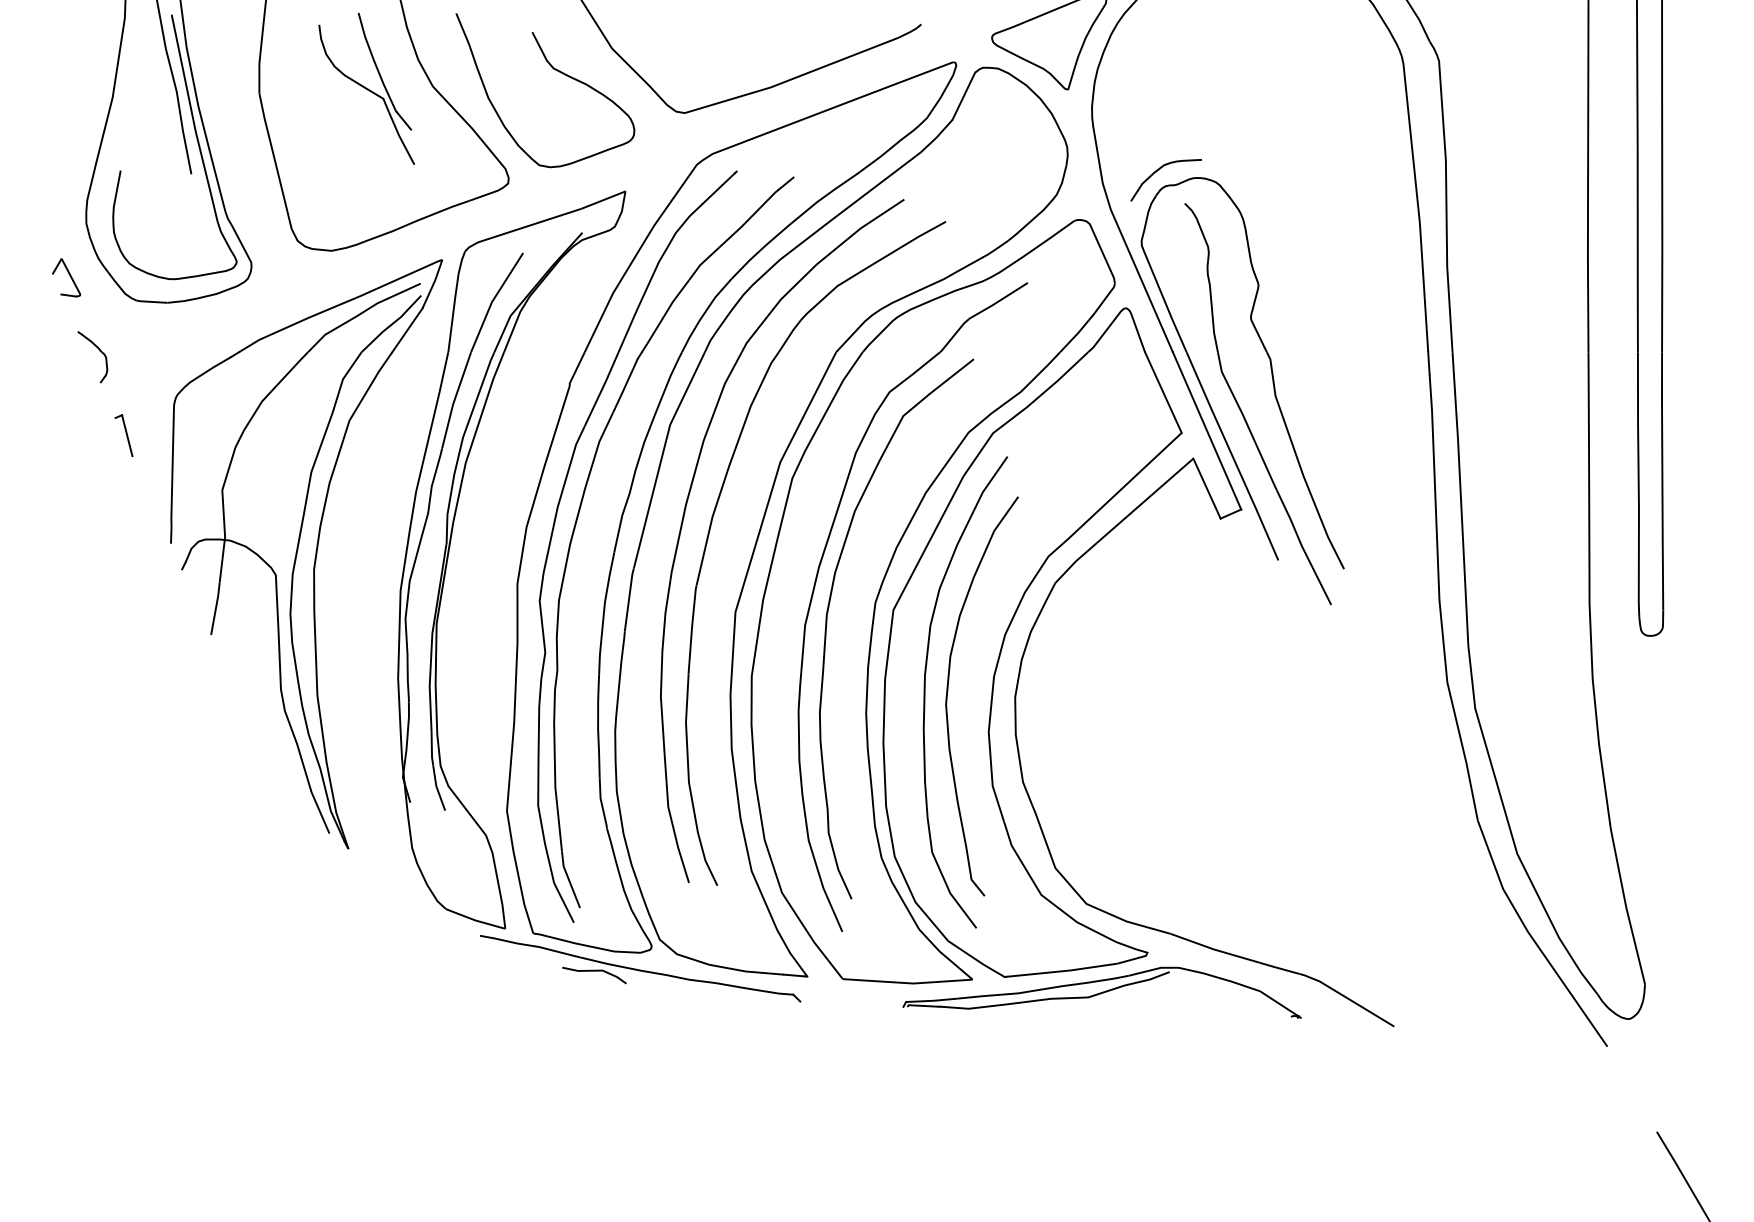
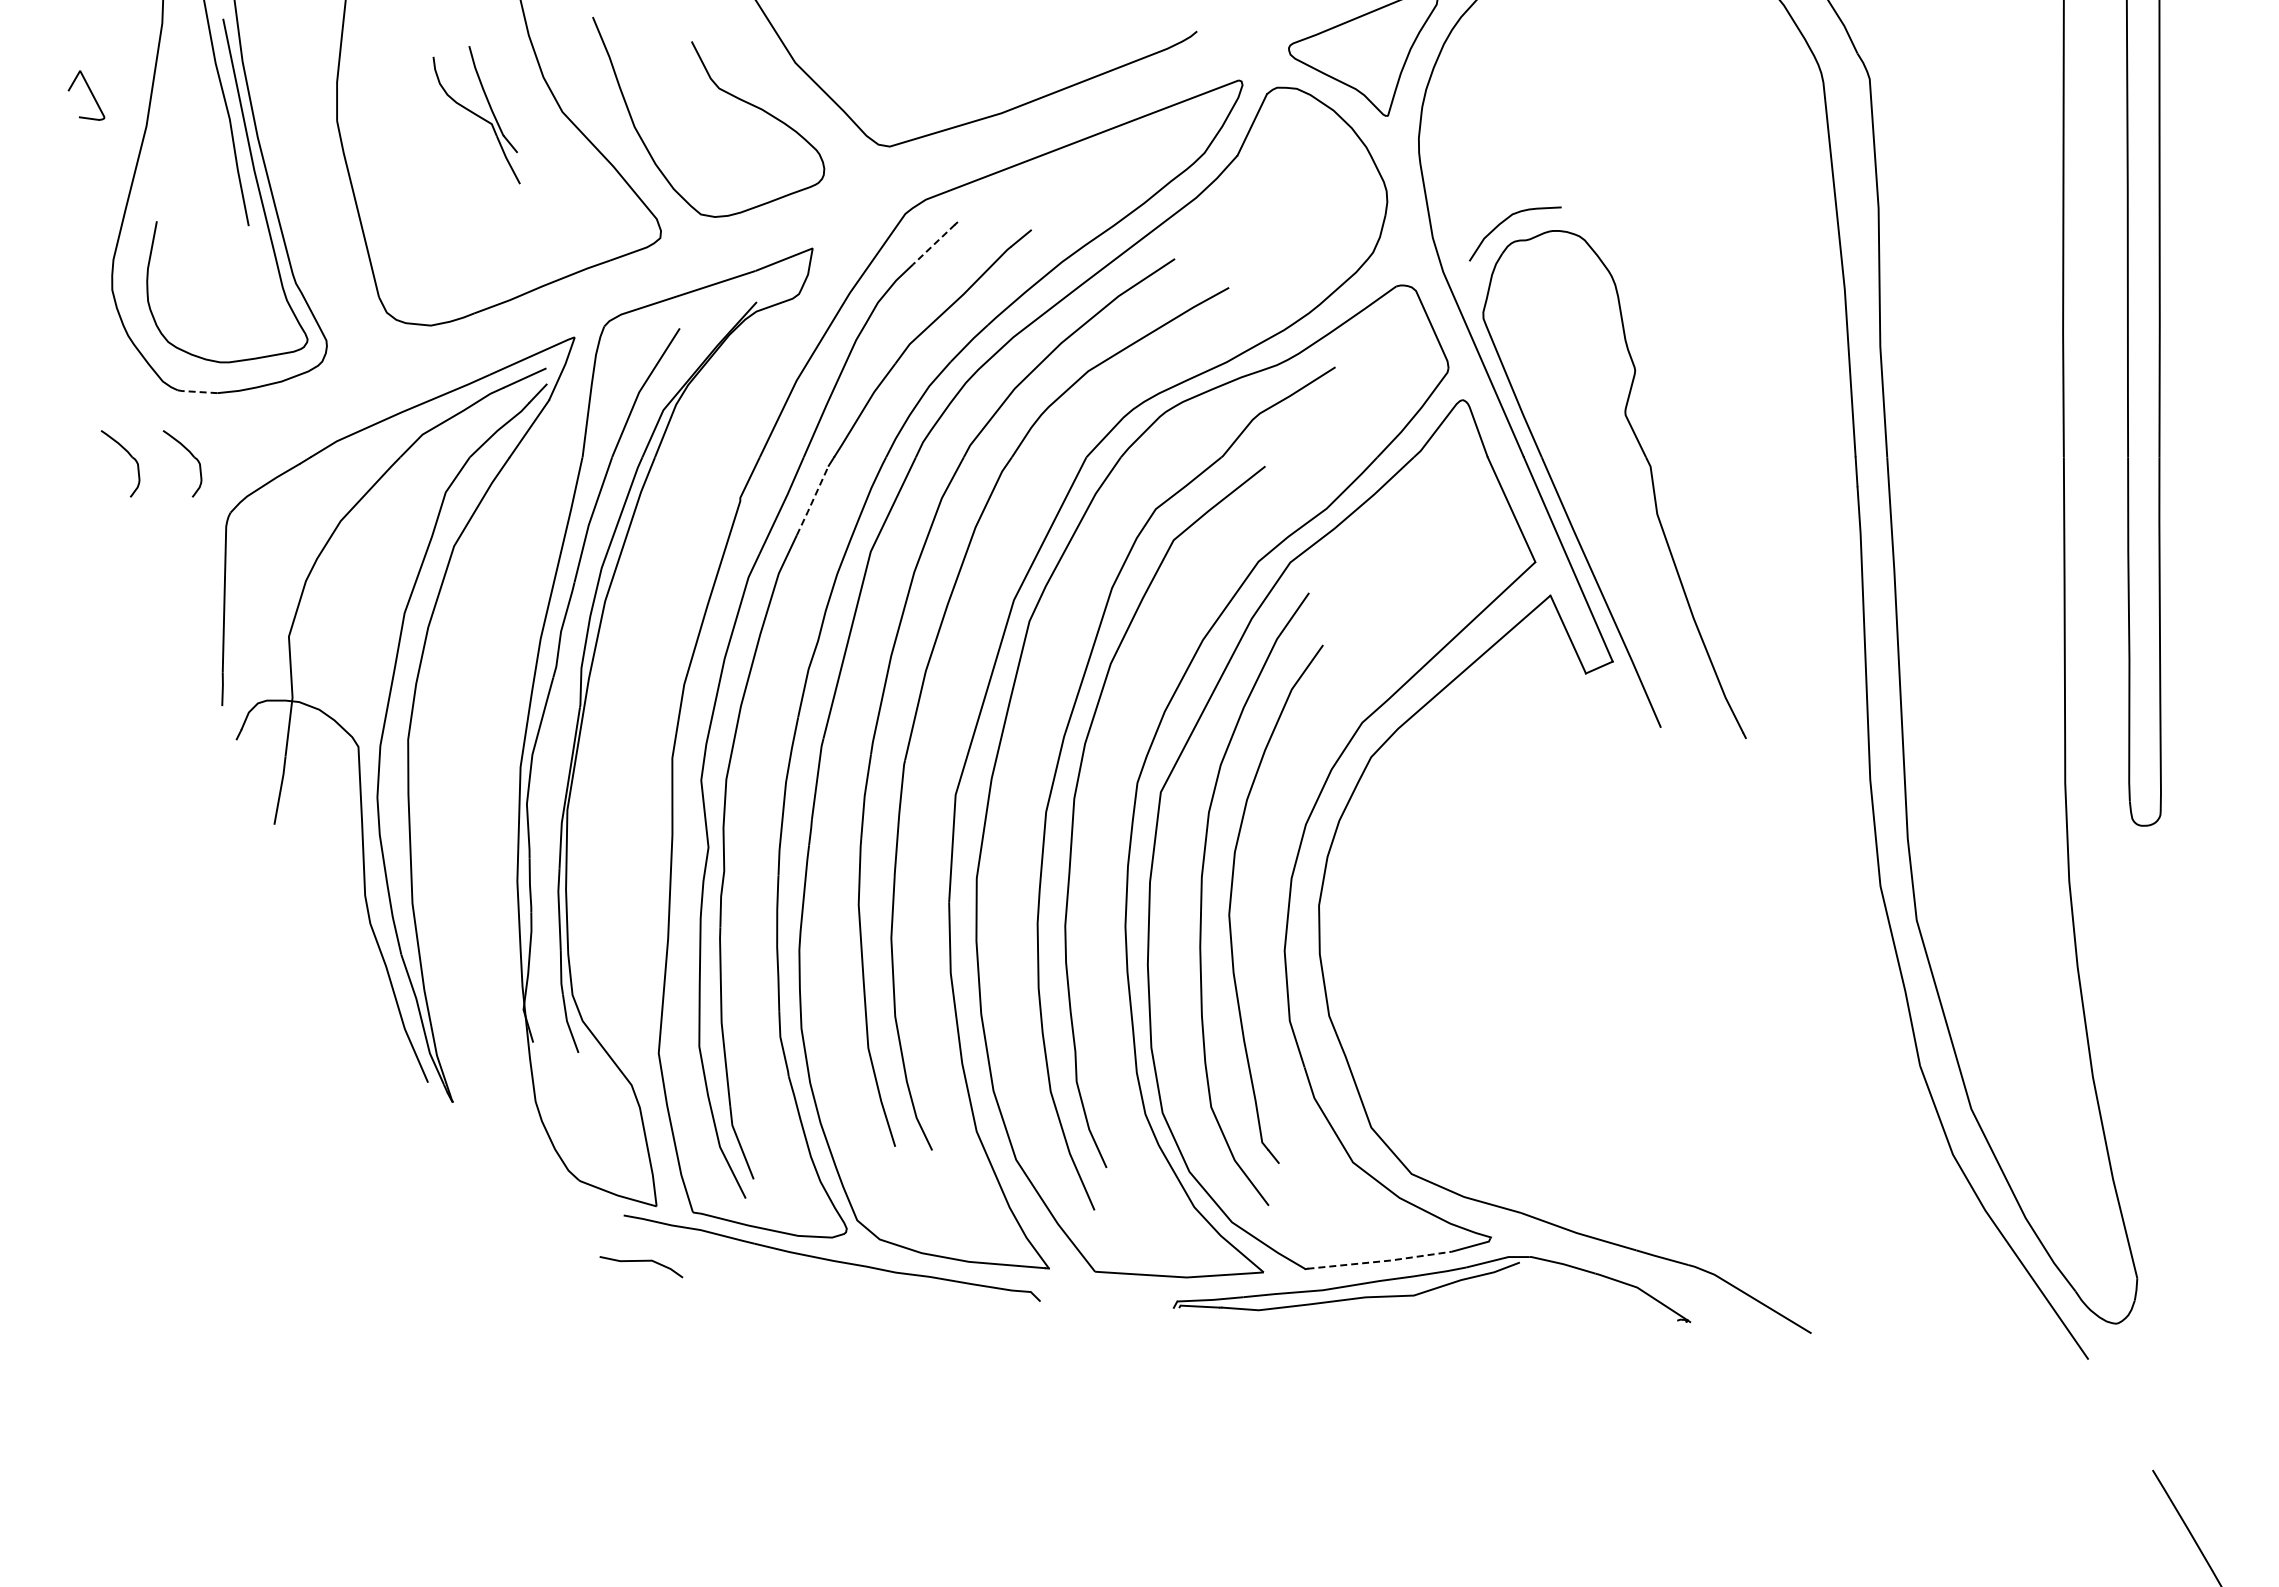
part: (366, 88) -> (476, 114), size x0.7
line: (718, 188) -> (933, 244), solid -> dashed
part: (66, 277) -> (86, 95), moved
line: (151, 301) -> (196, 391), solid -> dashed
part: (146, 350) -> (190, 454), added
line: (625, 386) -> (812, 501), solid -> dashed
part: (1242, 412) -> (1614, 535), removed
part: (124, 435) -> (161, 565), removed
line: (594, 971) -> (641, 1261), moved
line: (1062, 971) -> (1380, 1261), solid -> dashed

